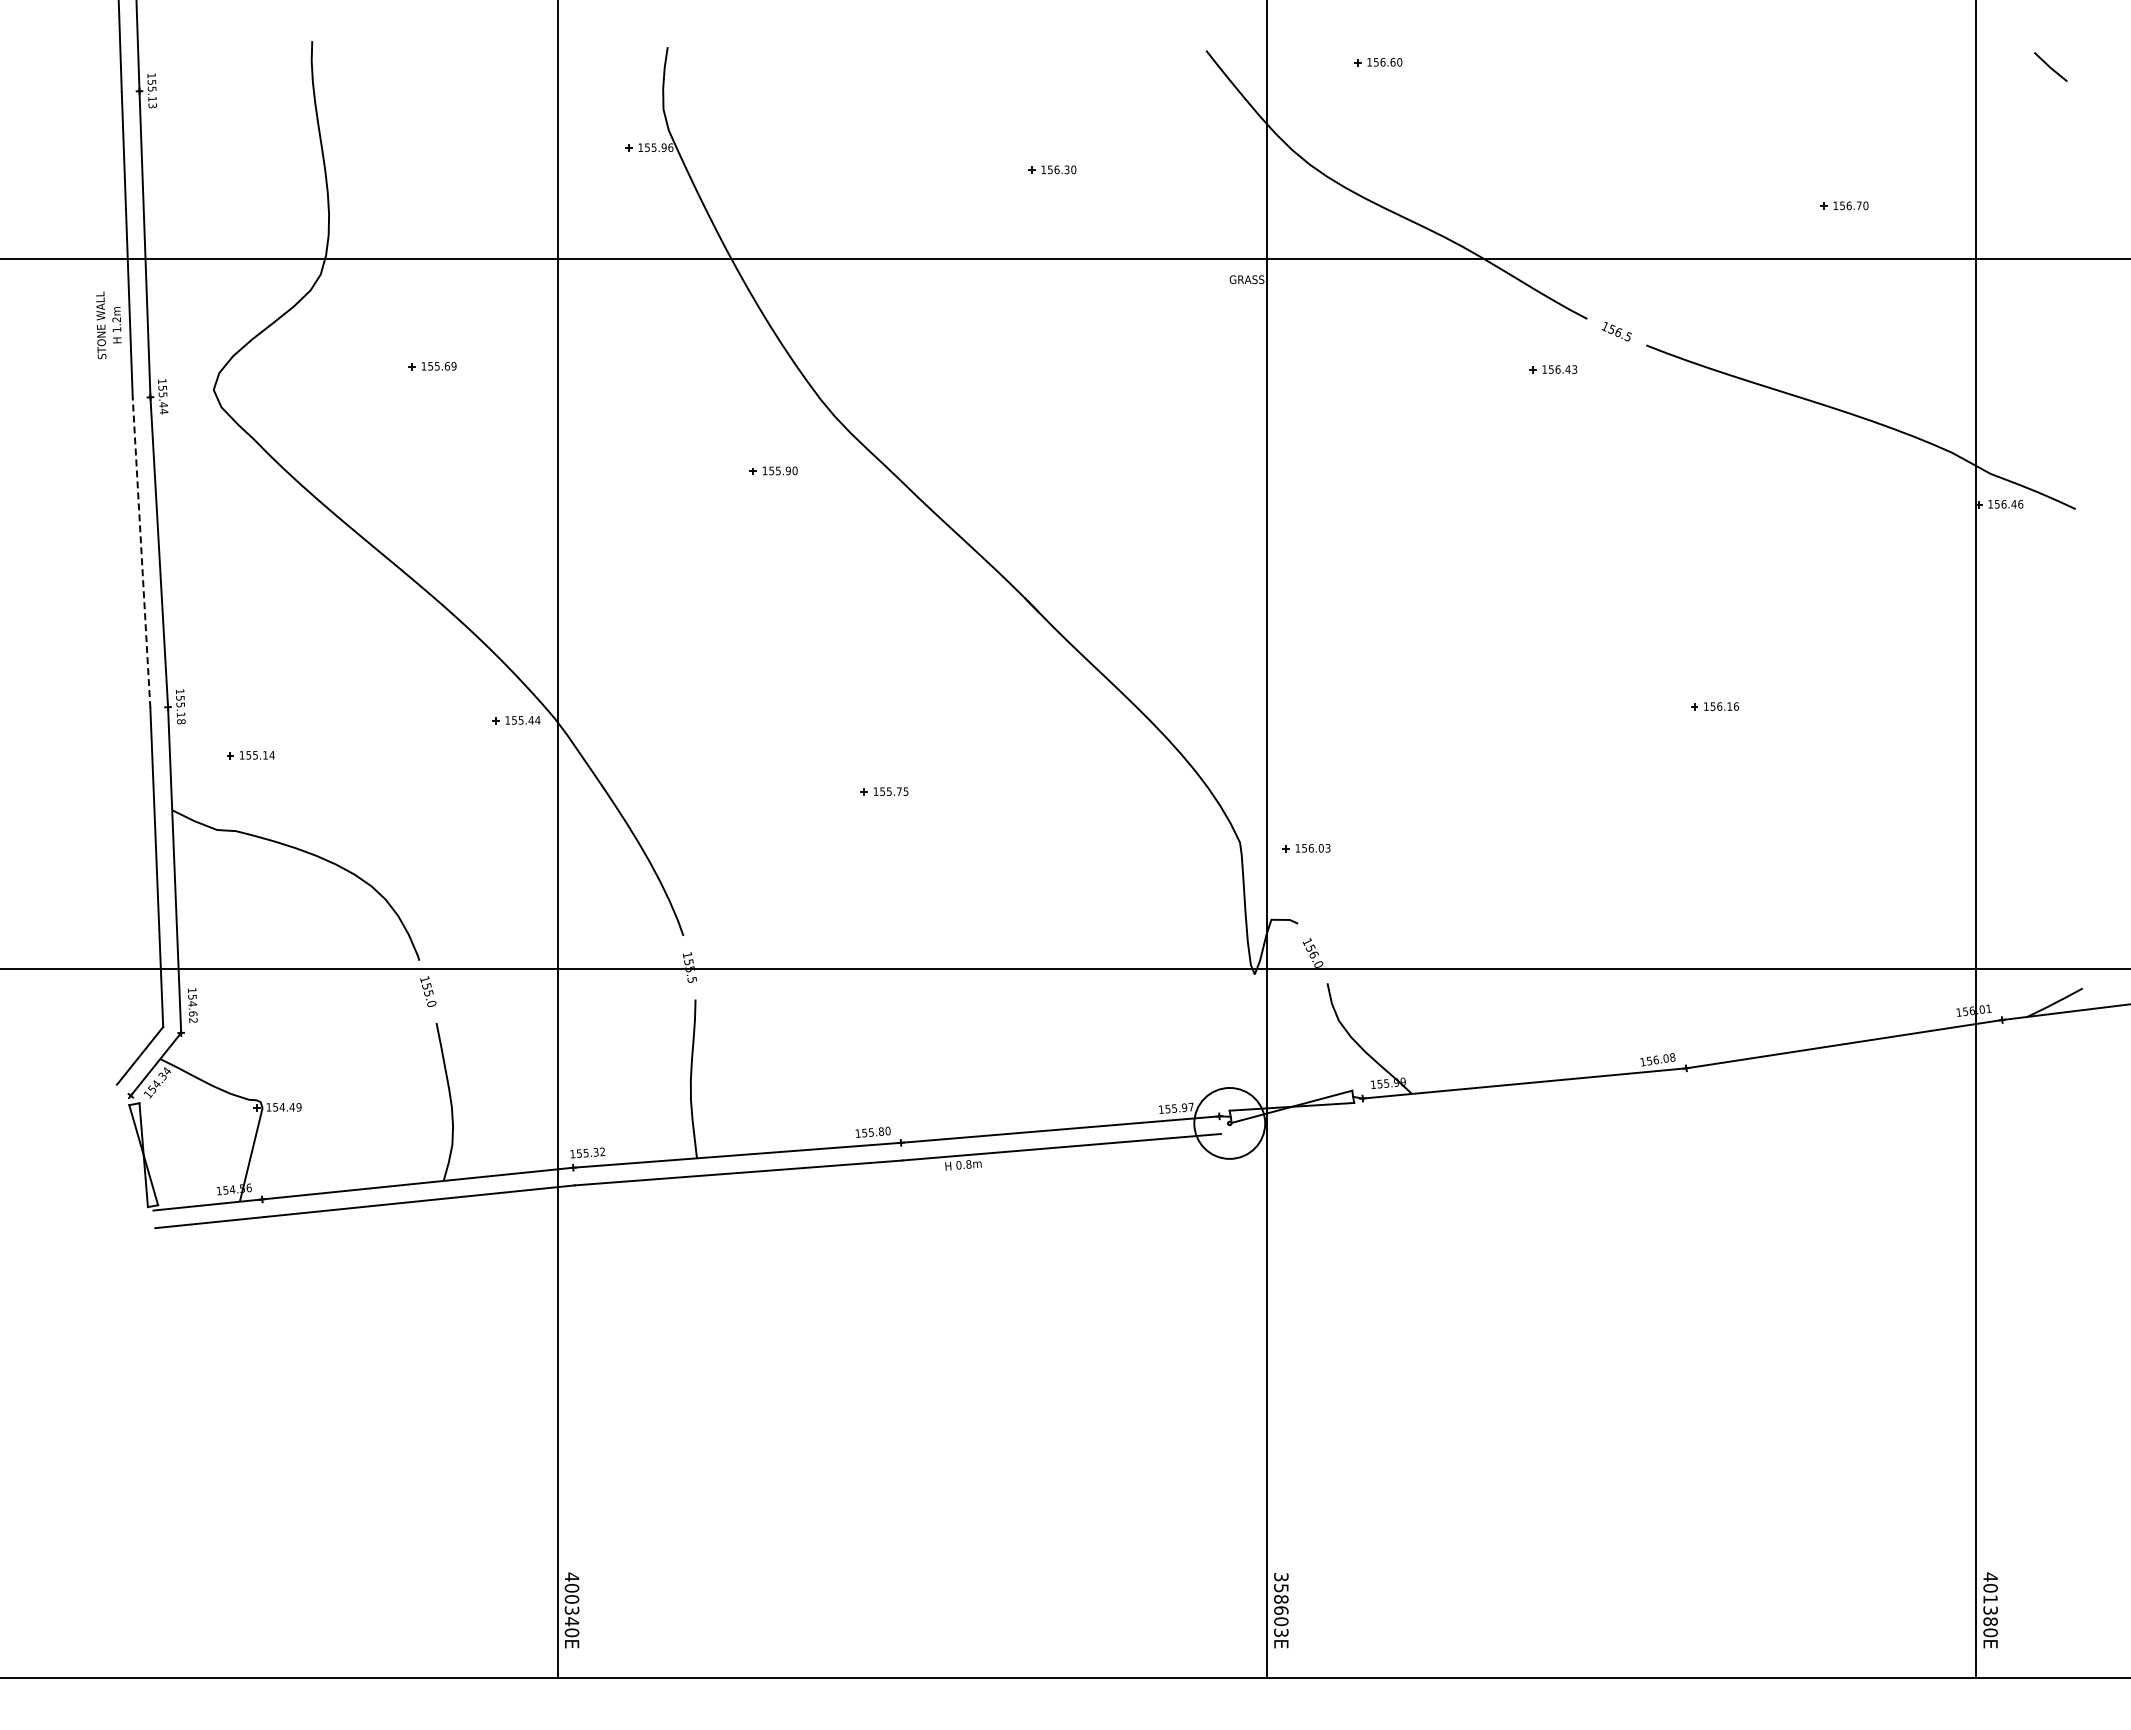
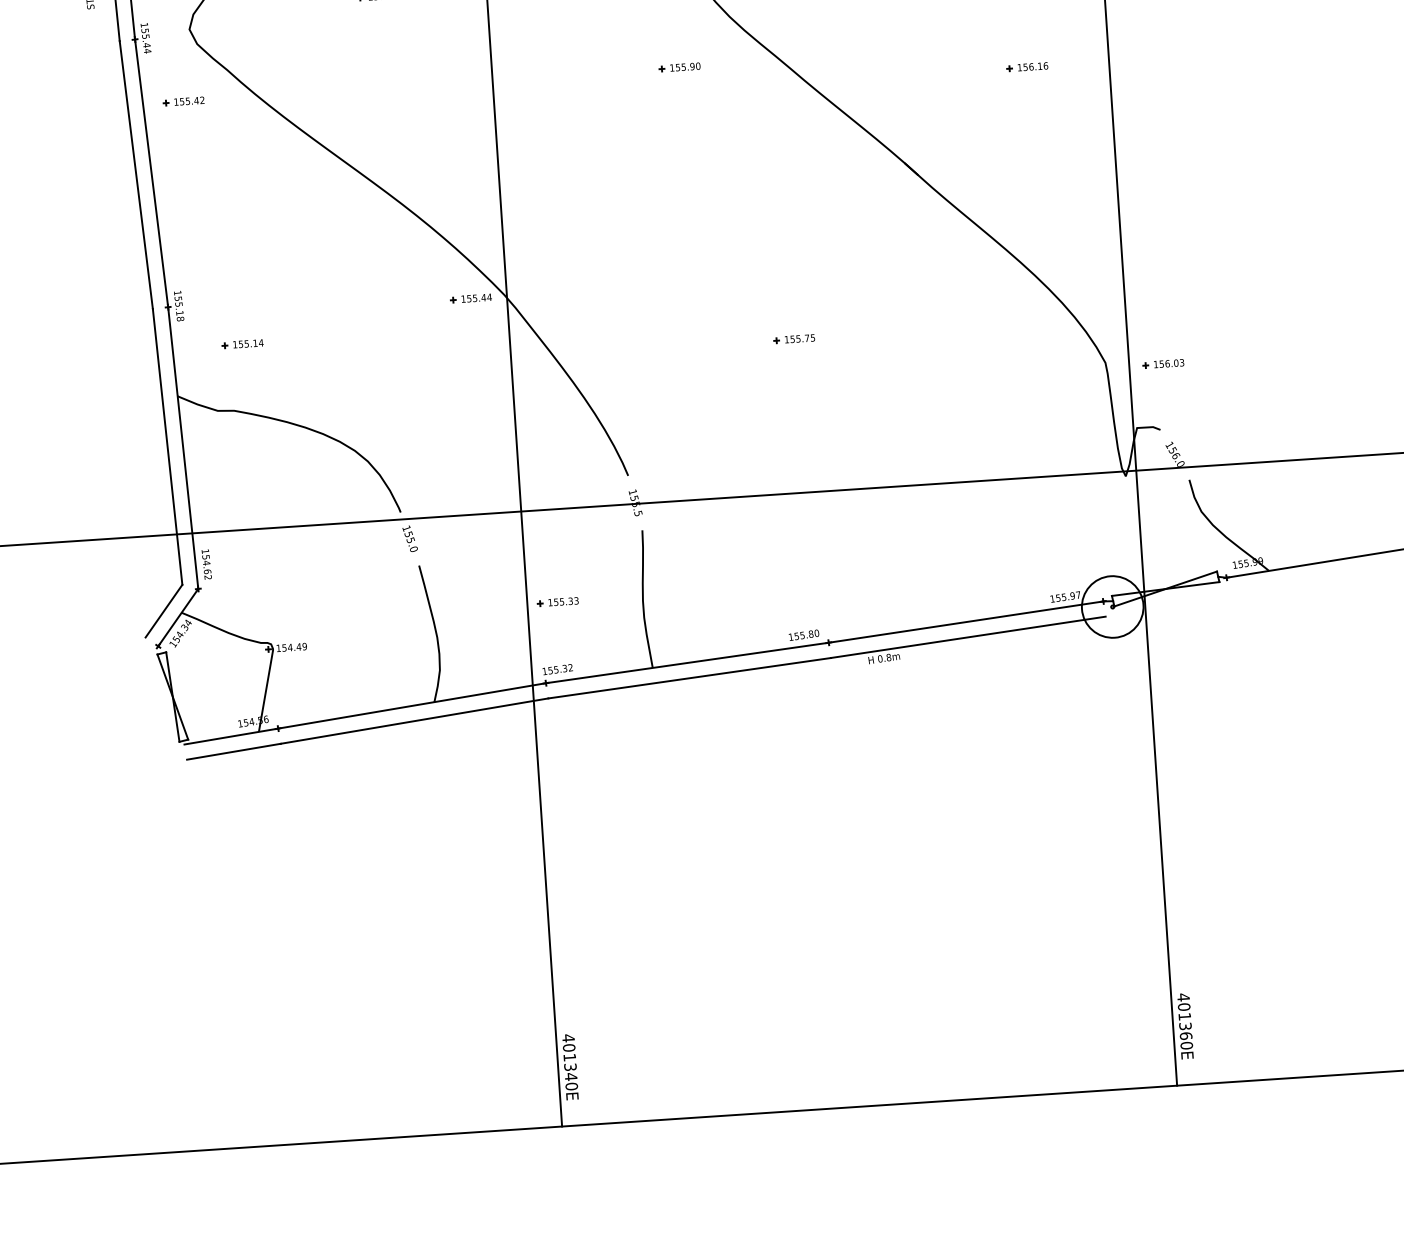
part: (201, 472) -> (183, 101), added
part: (1172, 496) -> (1026, 66), added
line: (141, 552) -> (136, 174), dashed -> solid
part: (592, 1075) -> (557, 602), added
text: (571, 1599) -> (569, 1057), 400340E -> 401340E
text: (1281, 1604) -> (1185, 1021), 358603E -> 401360E

